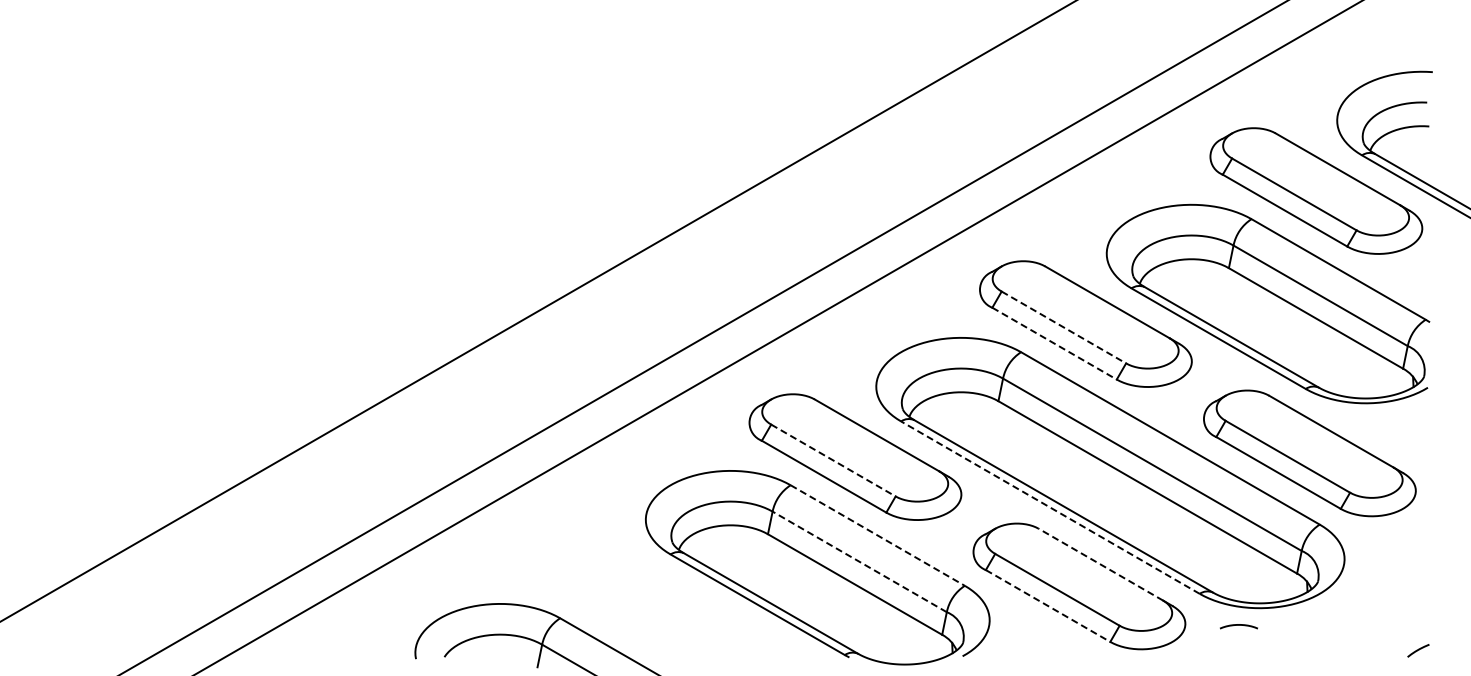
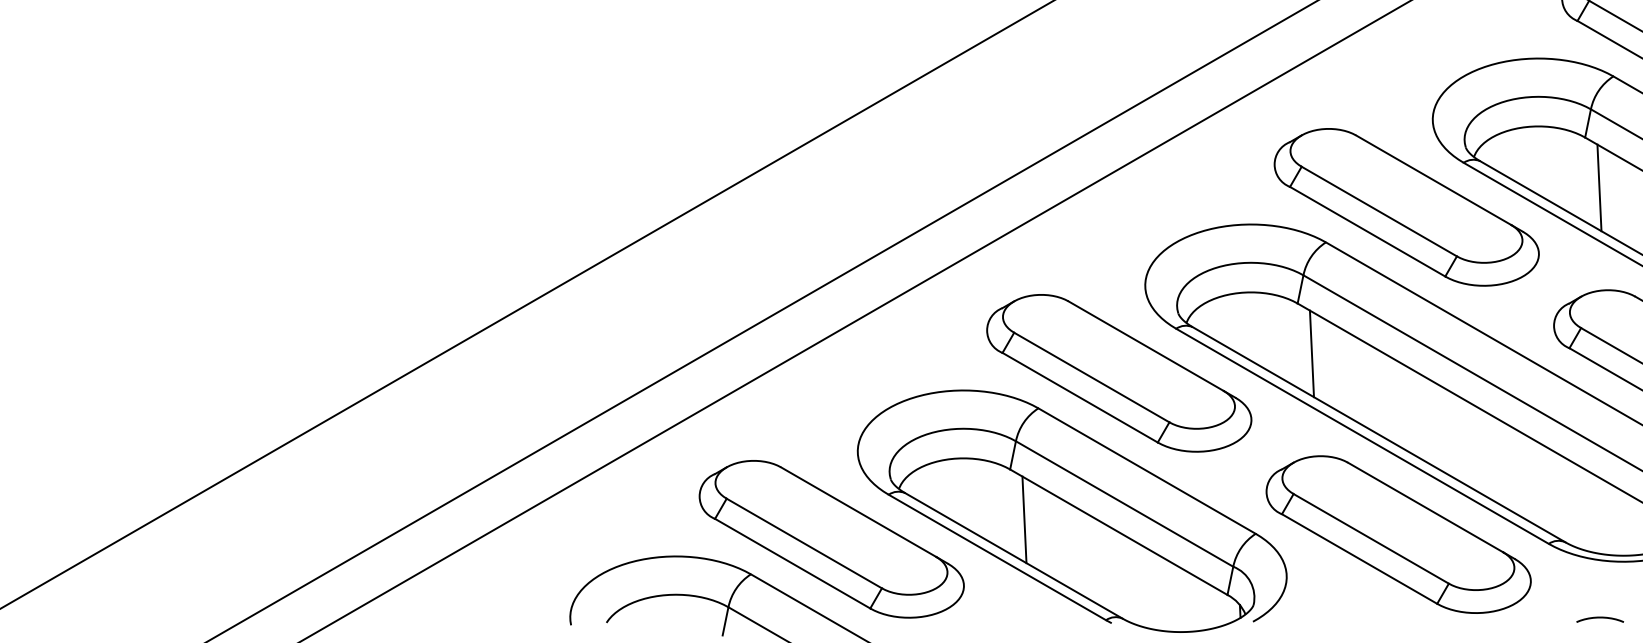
line: (1239, 308) -> (1598, 187), added
line: (1063, 327) -> (1378, 211), dashed -> solid
line: (1054, 343) -> (1367, 231), dashed -> solid
line: (1009, 441) -> (1311, 353), added
line: (833, 460) -> (1091, 377), dashed -> solid
line: (1050, 507) -> (1362, 436), dashed -> solid
line: (877, 535) -> (1146, 471), dashed -> solid
line: (859, 561) -> (1124, 503), dashed -> solid
line: (1100, 564) -> (1424, 507), dashed -> solid
line: (779, 574) -> (1024, 519), added
part: (624, 589) -> (831, 538), added
line: (1048, 606) -> (1360, 559), dashed -> solid
curve: (1238, 625) -> (1599, 618), moved

